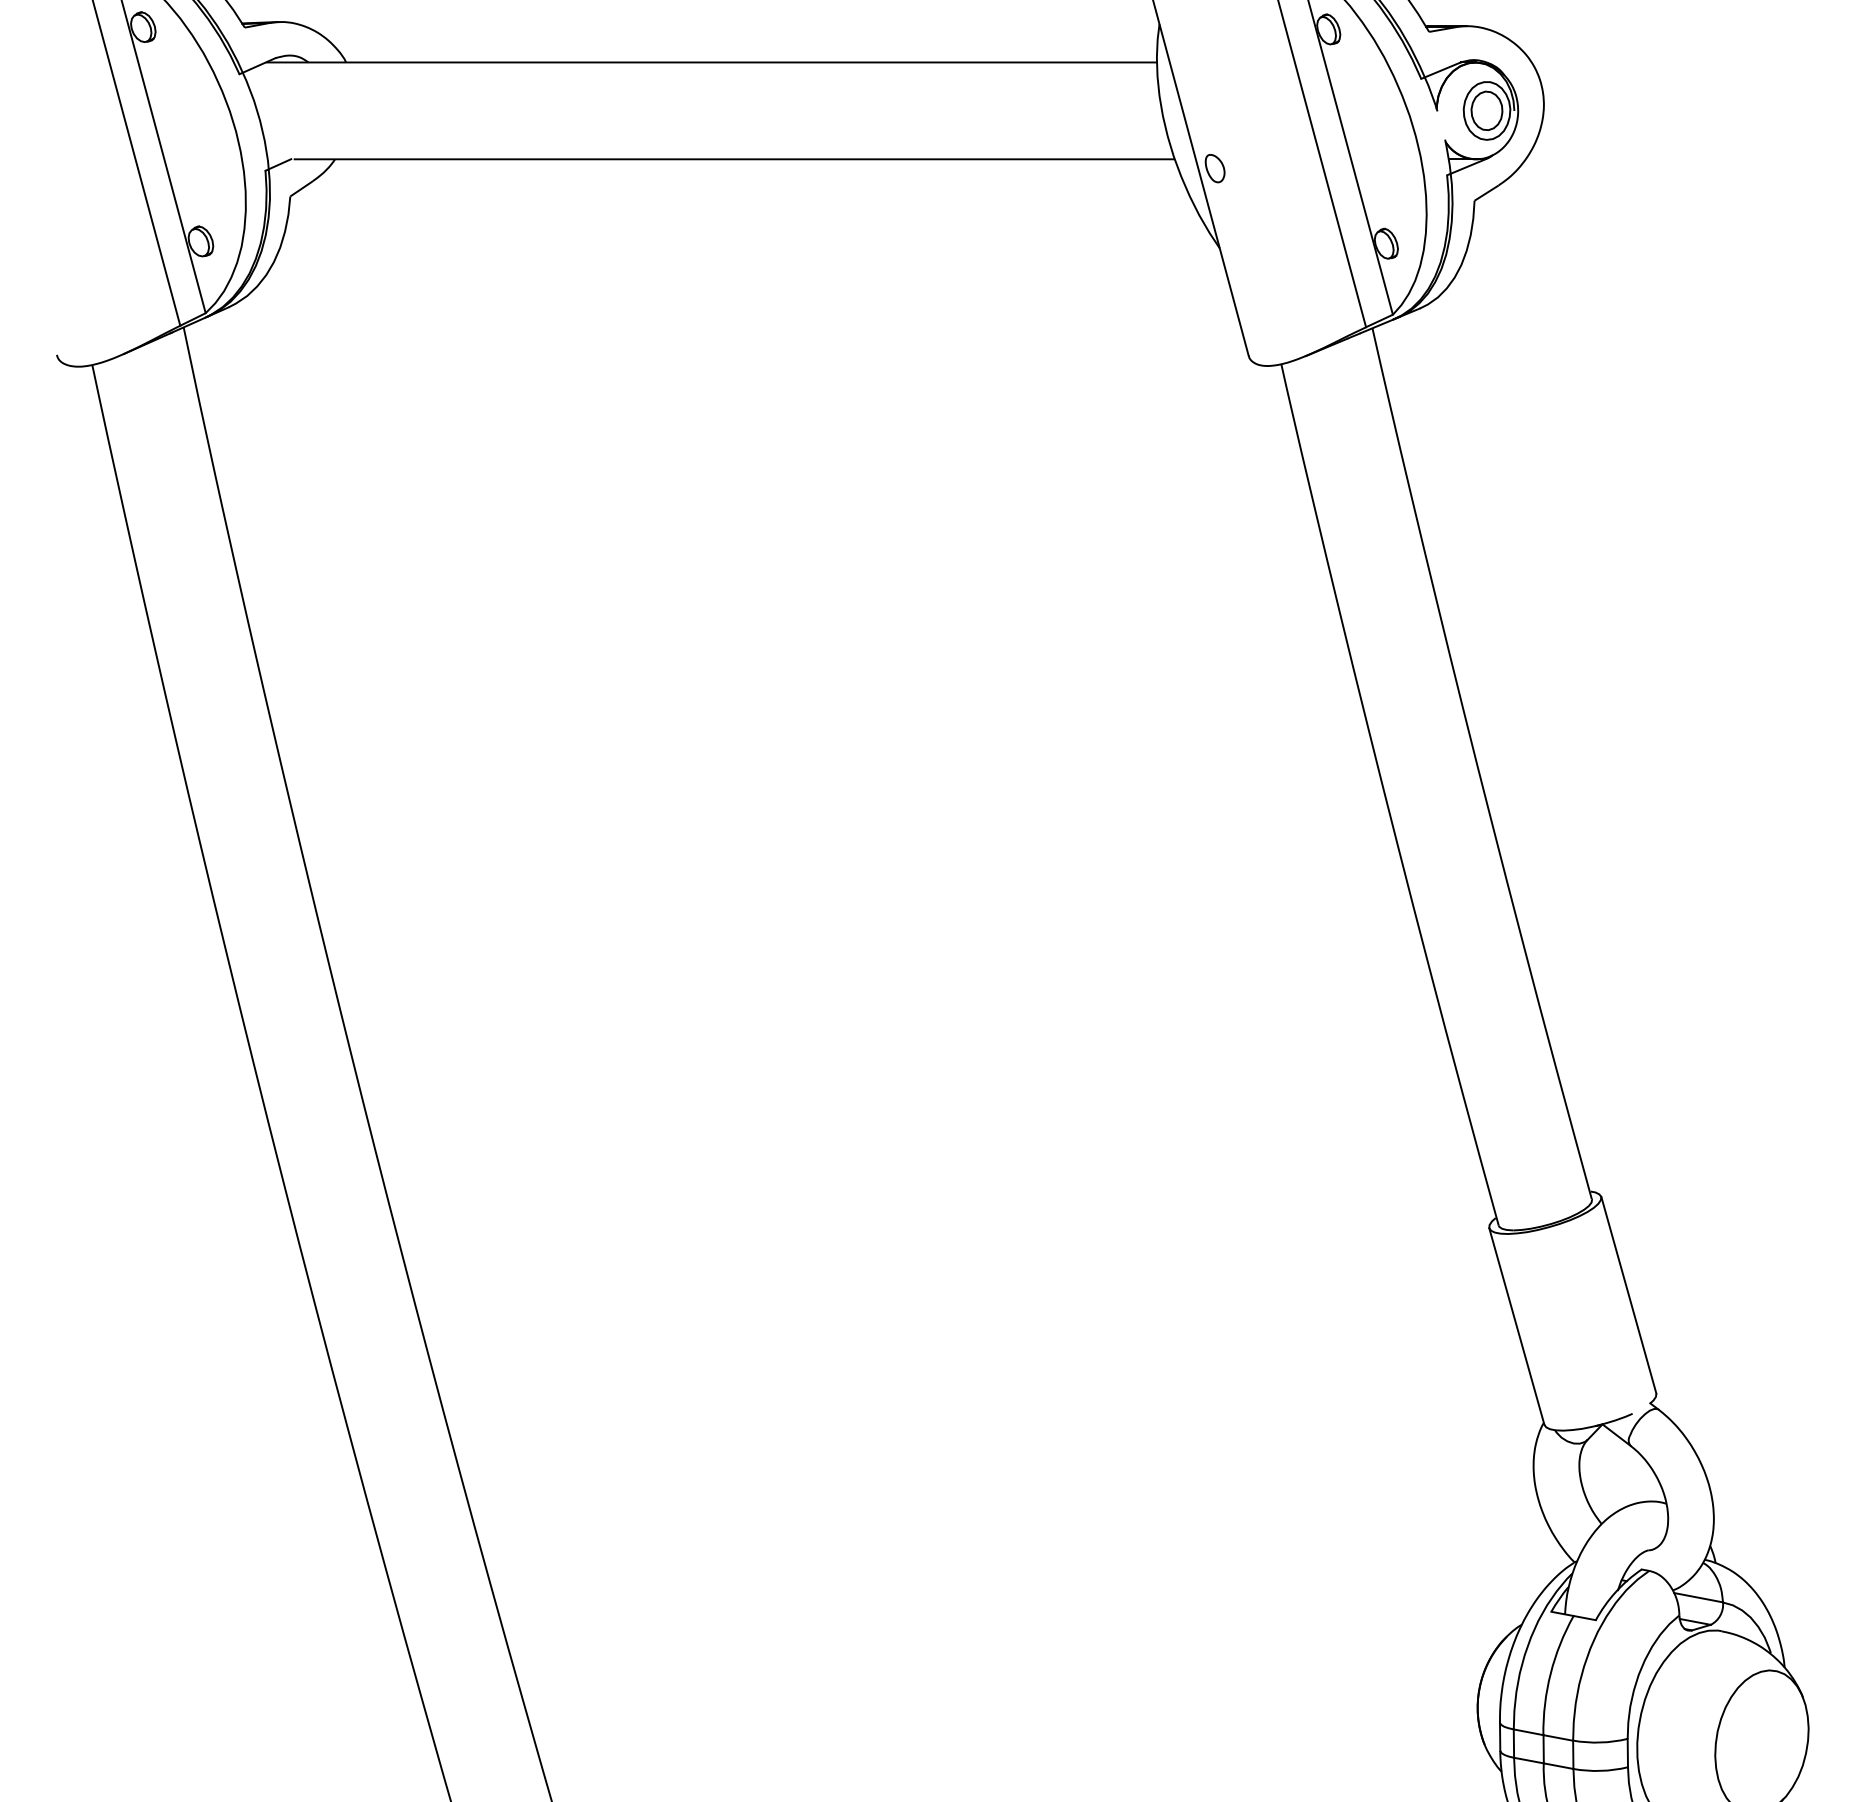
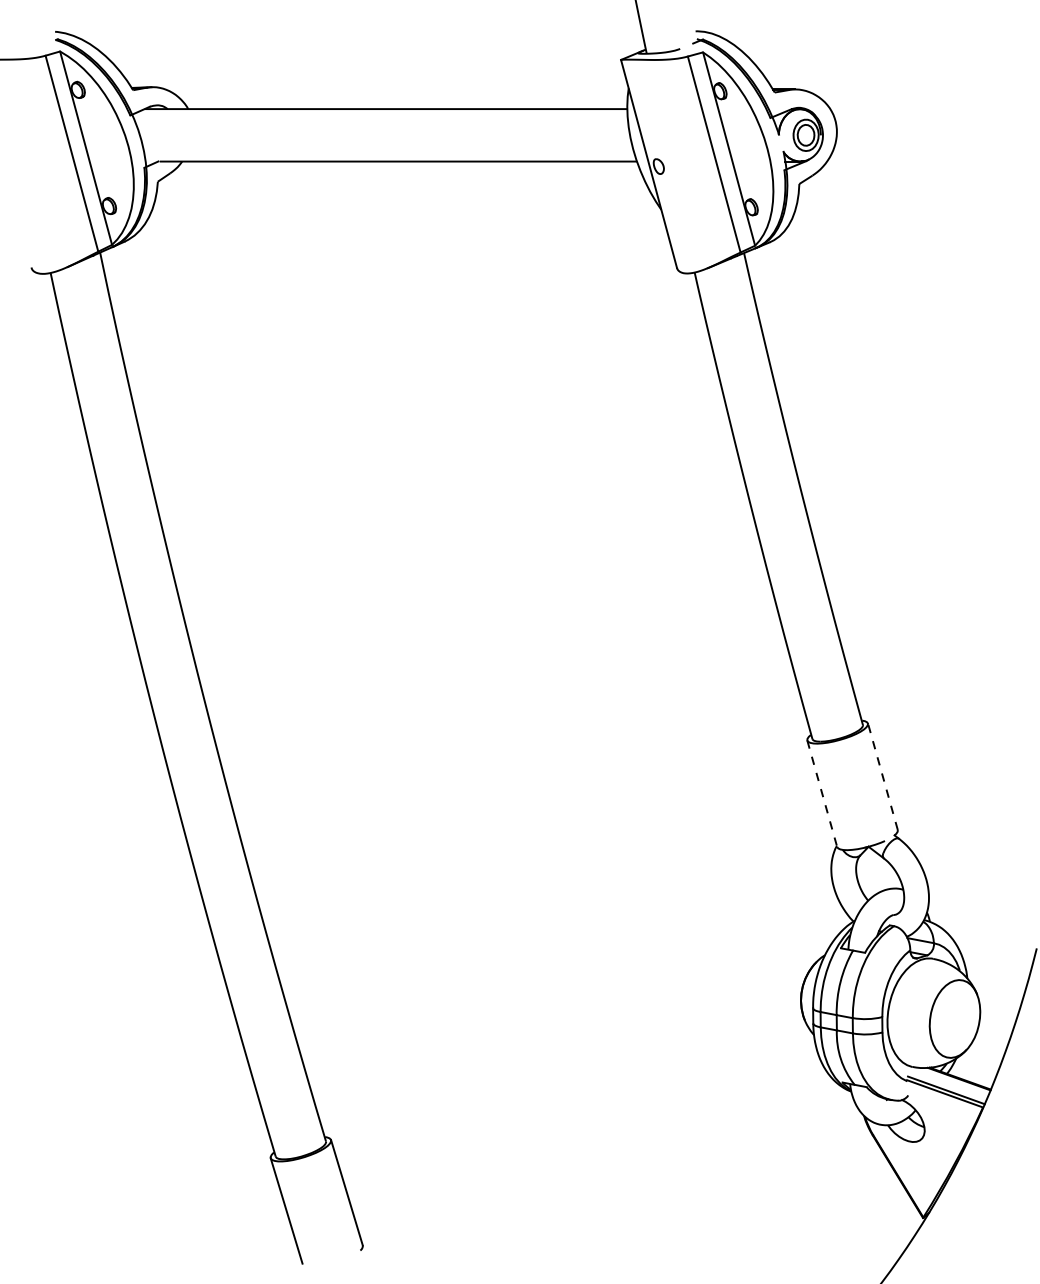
line: (1628, 1294) -> (882, 776), solid -> dashed
line: (1517, 1327) -> (822, 794), solid -> dashed

